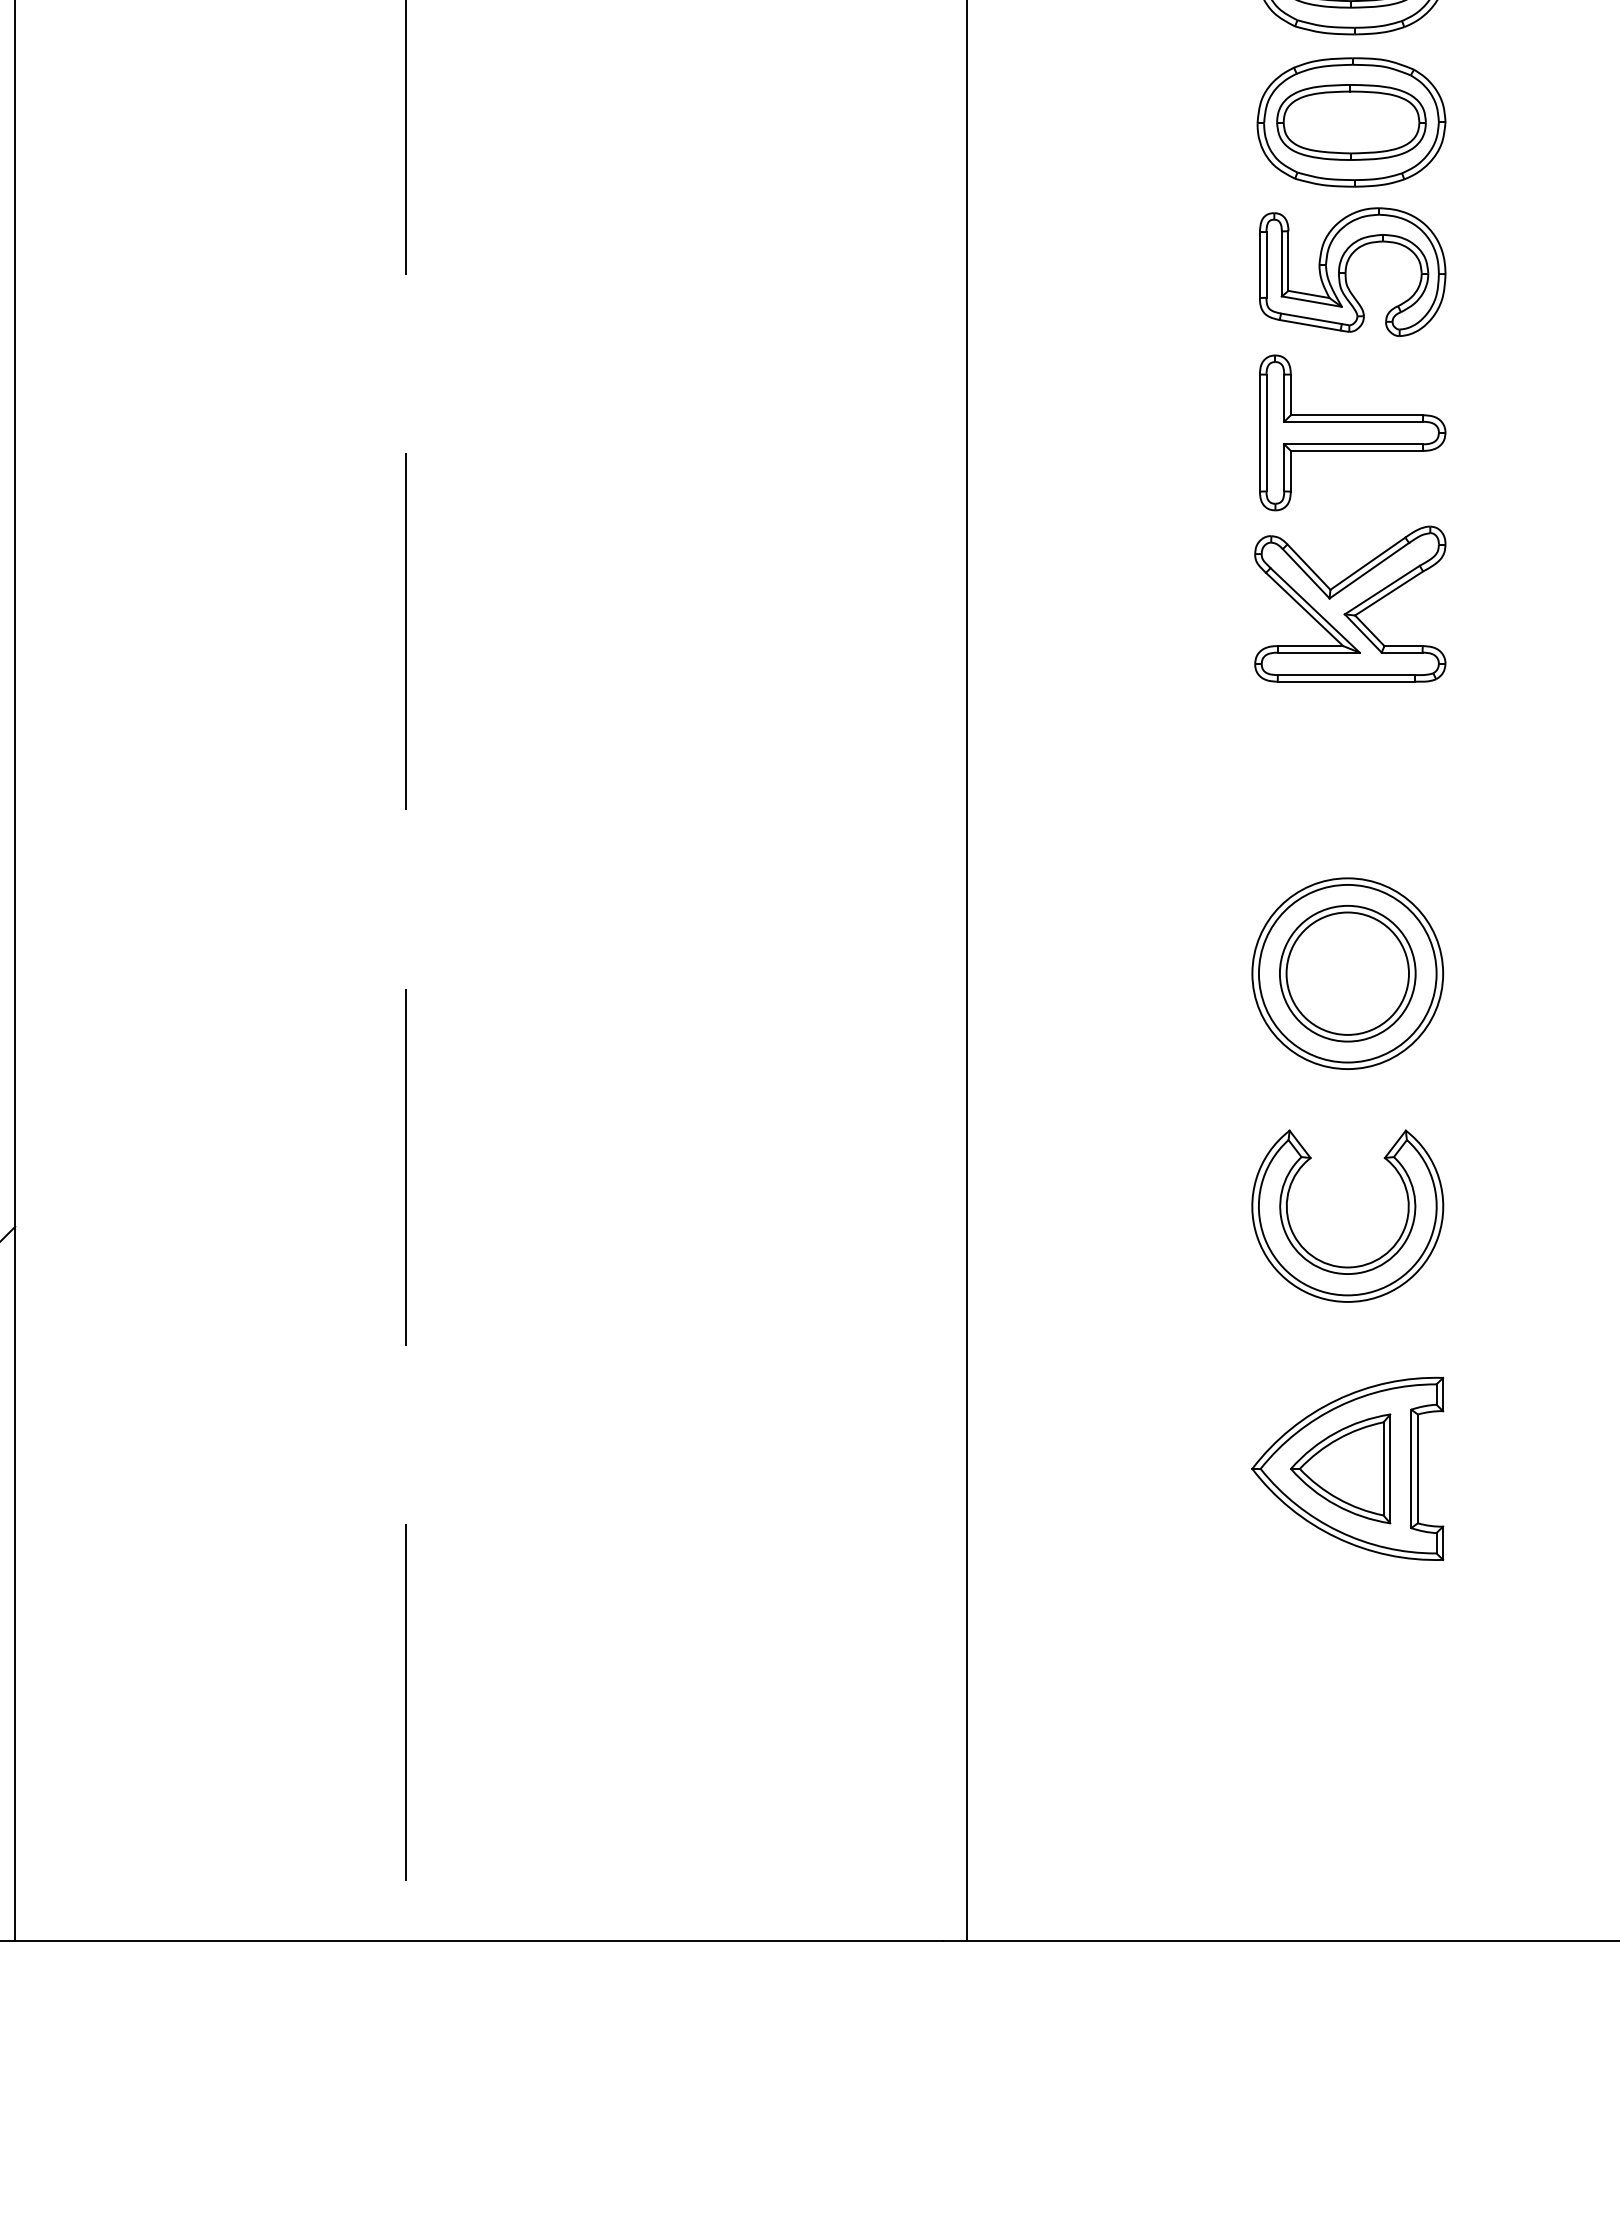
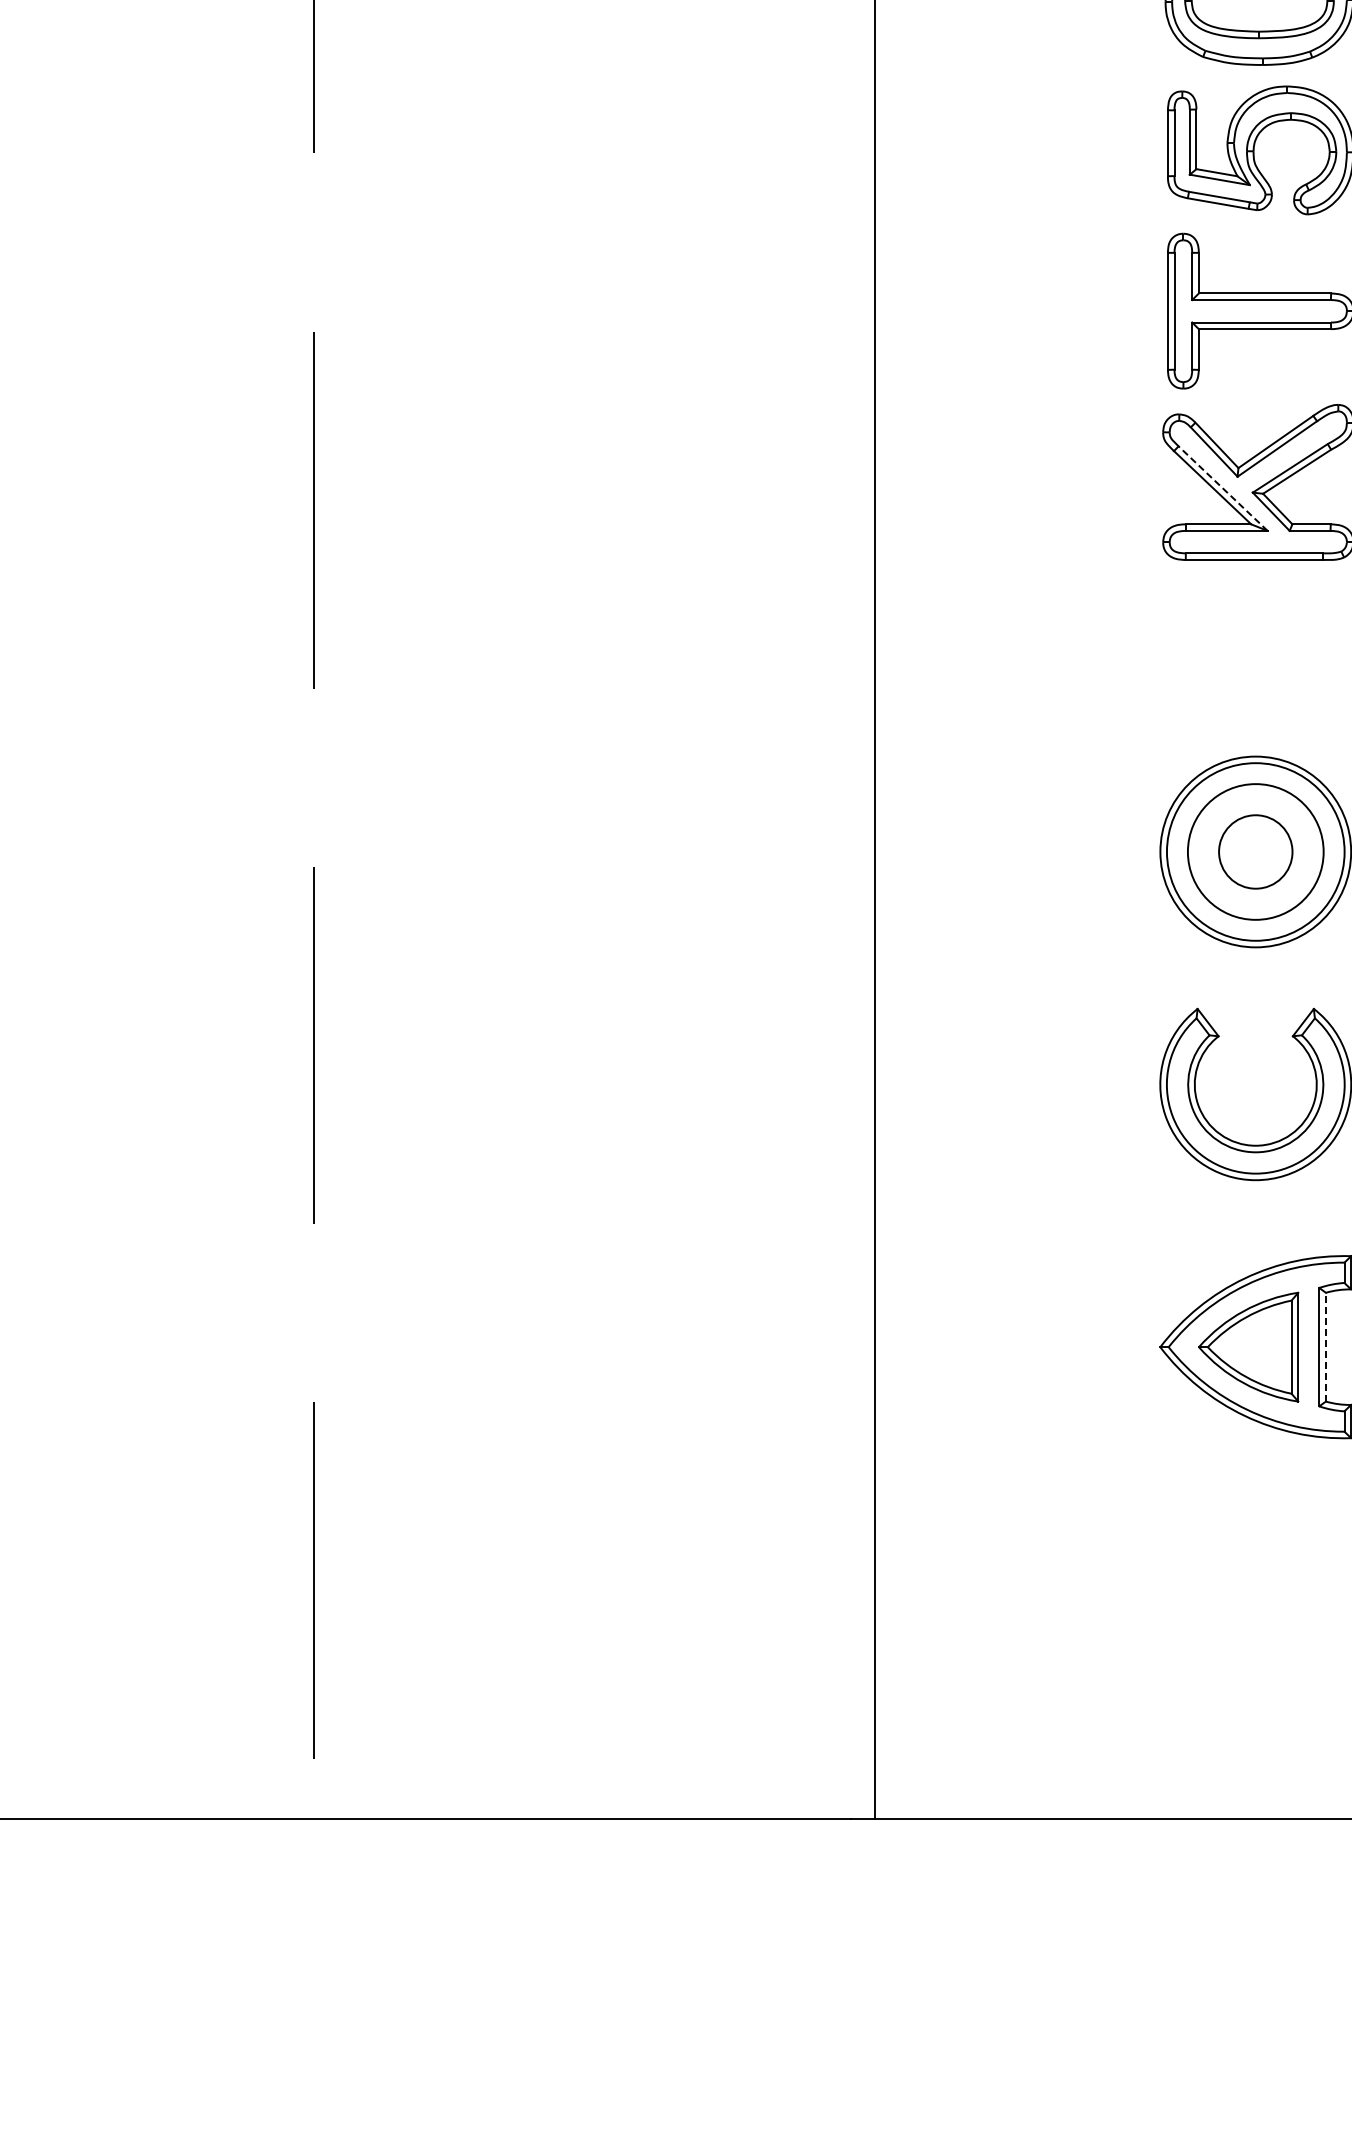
line: (1314, 610) -> (1222, 488), solid -> dashed
circle: (1347, 973) -> (1255, 851), size x0.6
line: (1417, 1468) -> (1325, 1346), solid -> dashed

